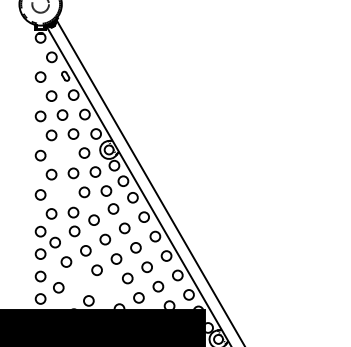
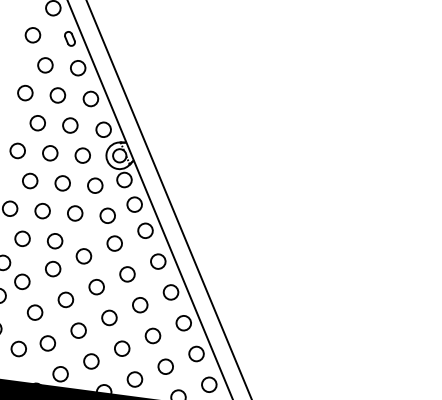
circle: (62, 154) -> (50, 153), added
circle: (62, 193) -> (42, 210), added
circle: (77, 281) -> (47, 343), added
circle: (108, 289) -> (91, 361), added

